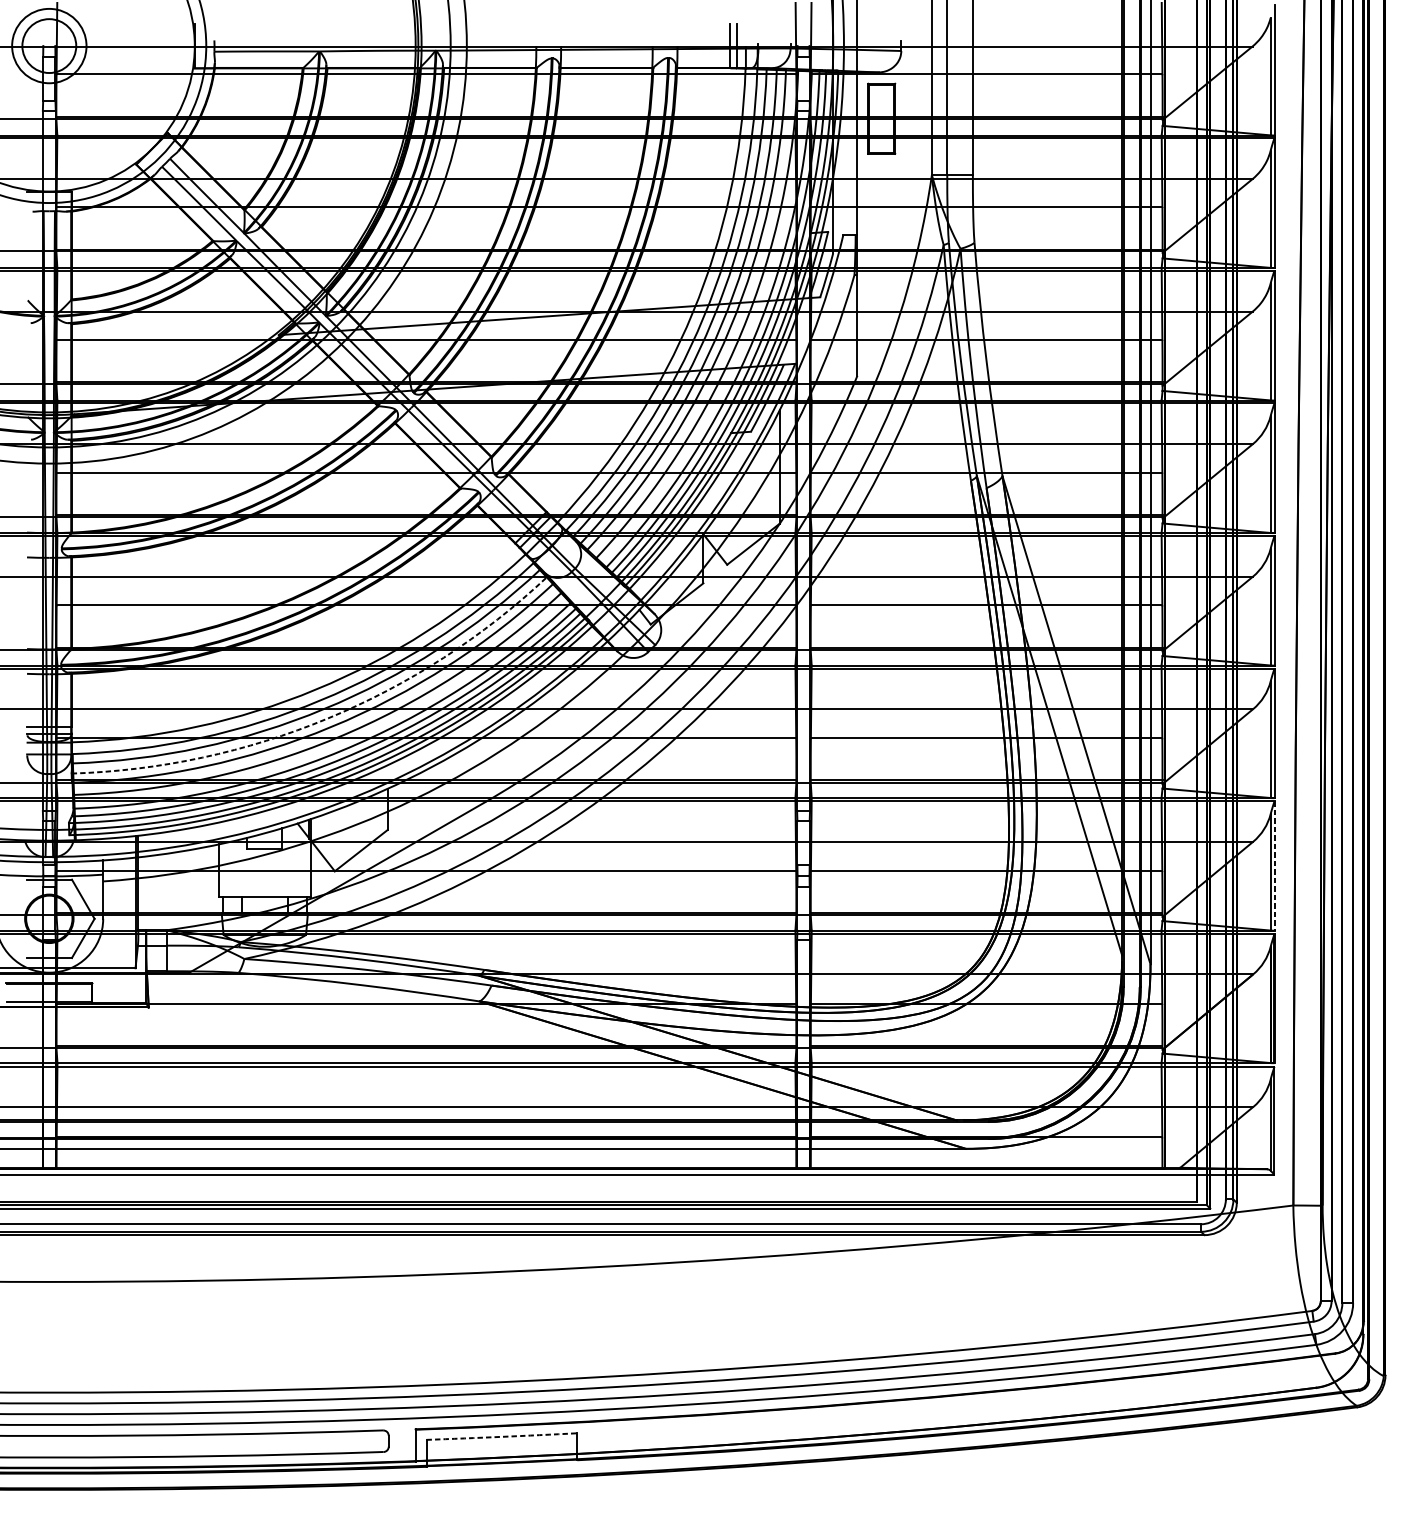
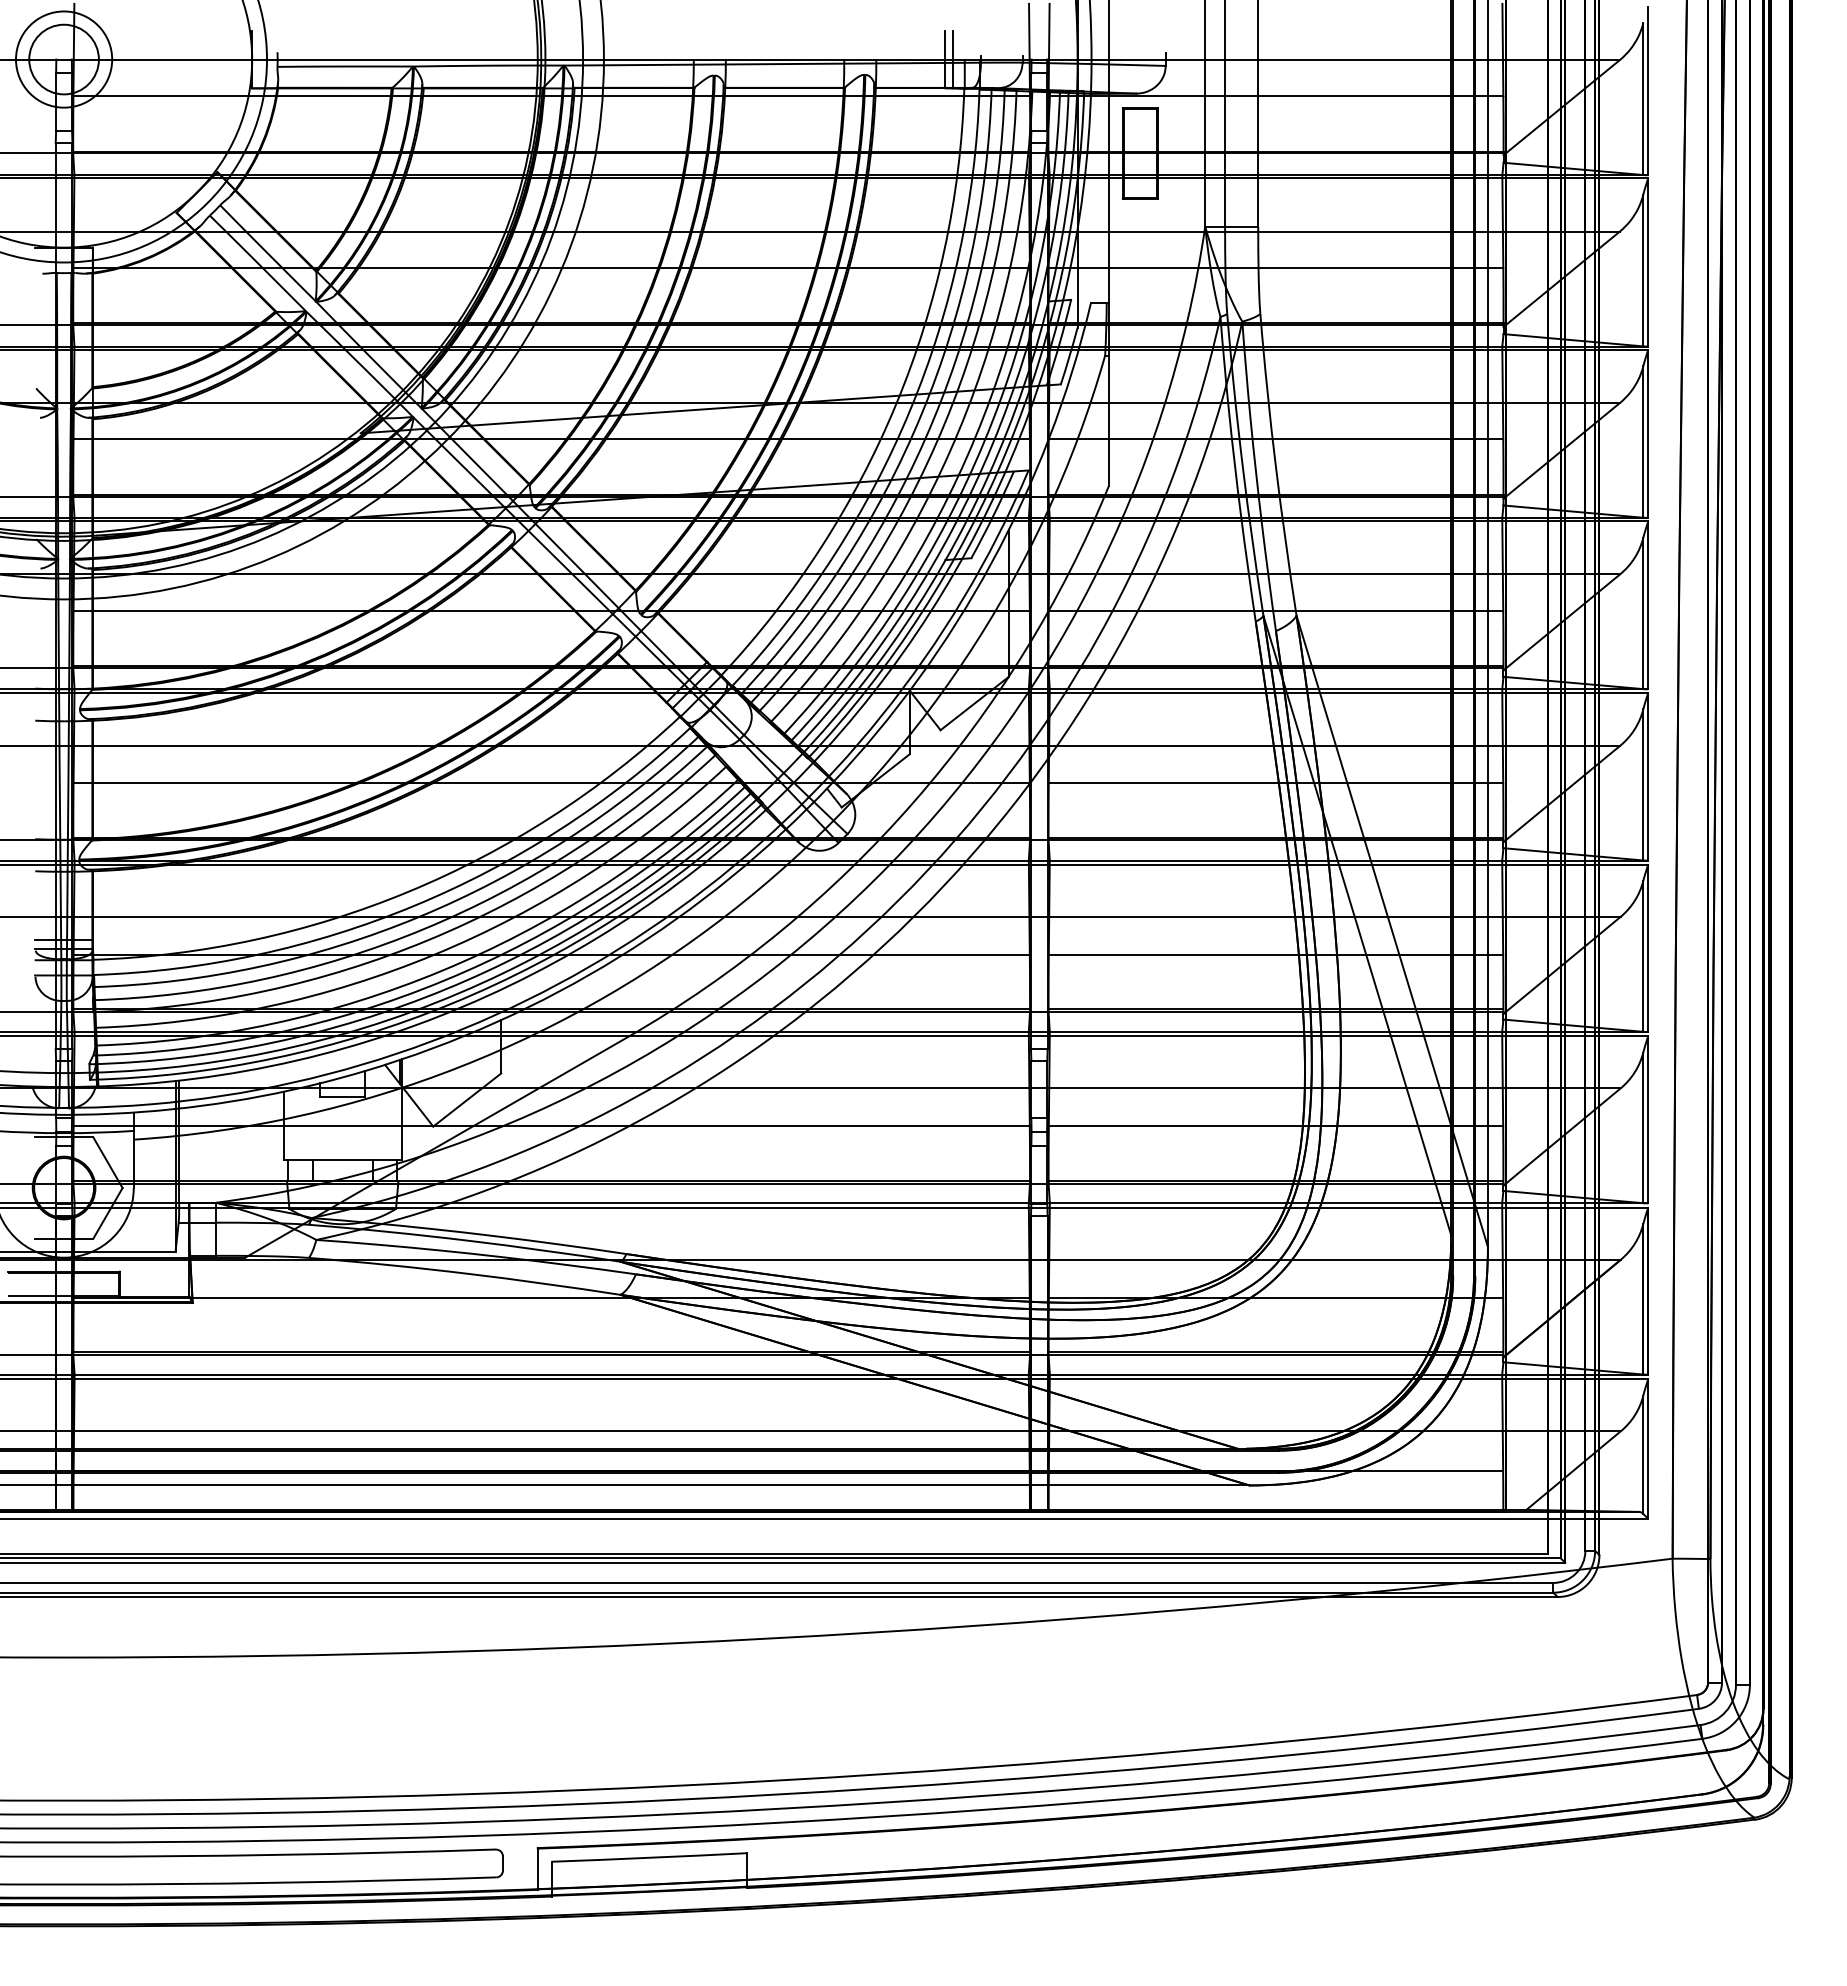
arc: (328, 718) -> (424, 929), dashed -> solid
line: (1274, 865) -> (1648, 1119), dashed -> solid
arc: (502, 1436) -> (649, 1857), dashed -> solid

